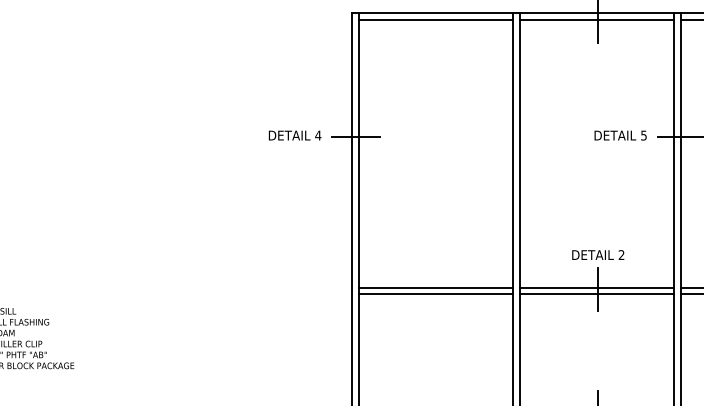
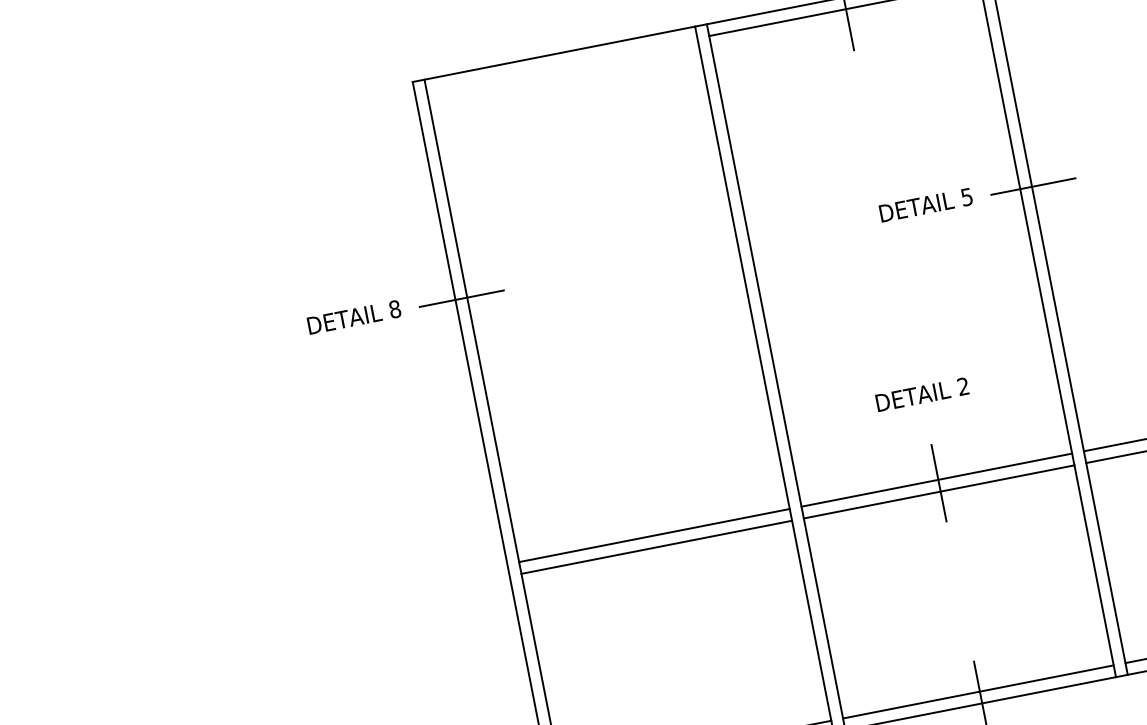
line: (436, 19) -> (562, 64), removed
text: (318, 135) -> (395, 309), 4 -> 8
text: (598, 254) -> (922, 393), moved

